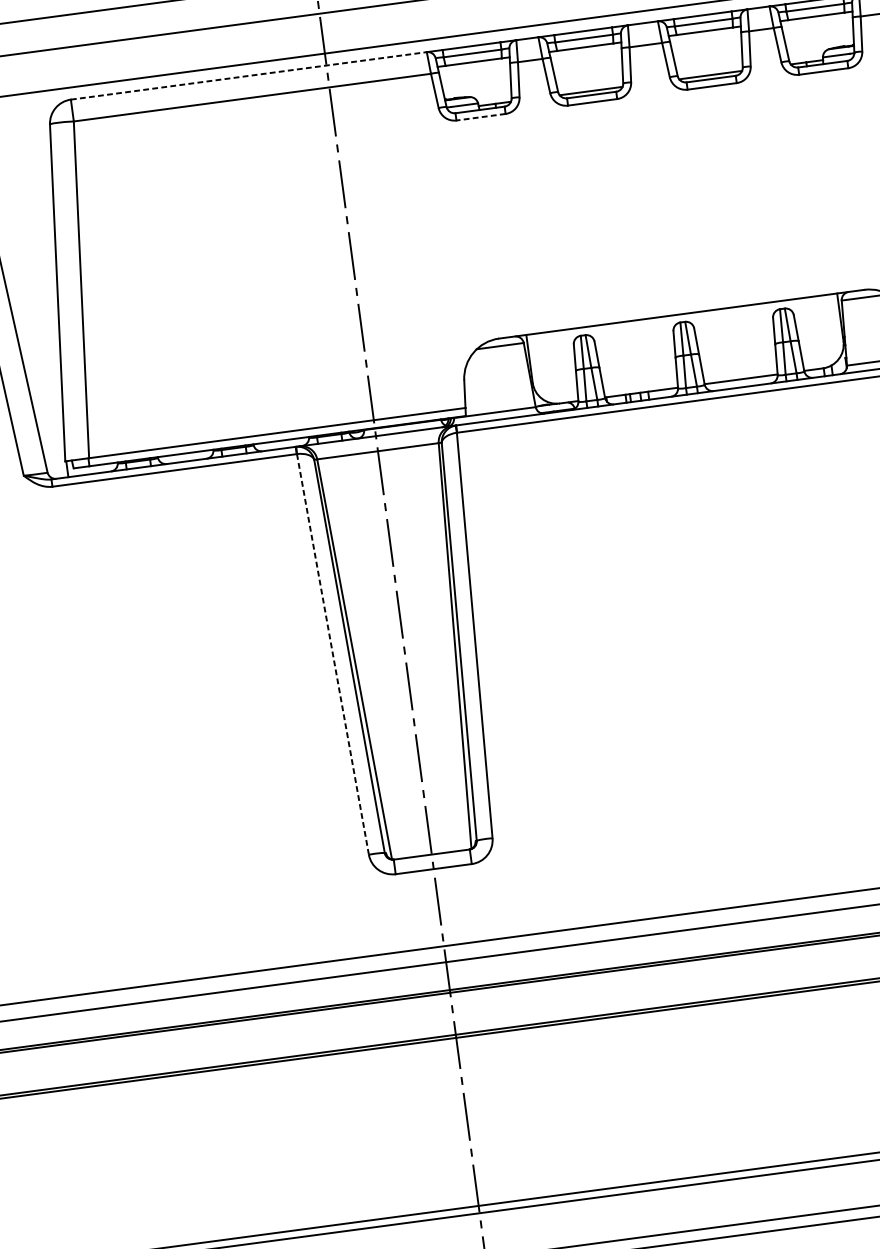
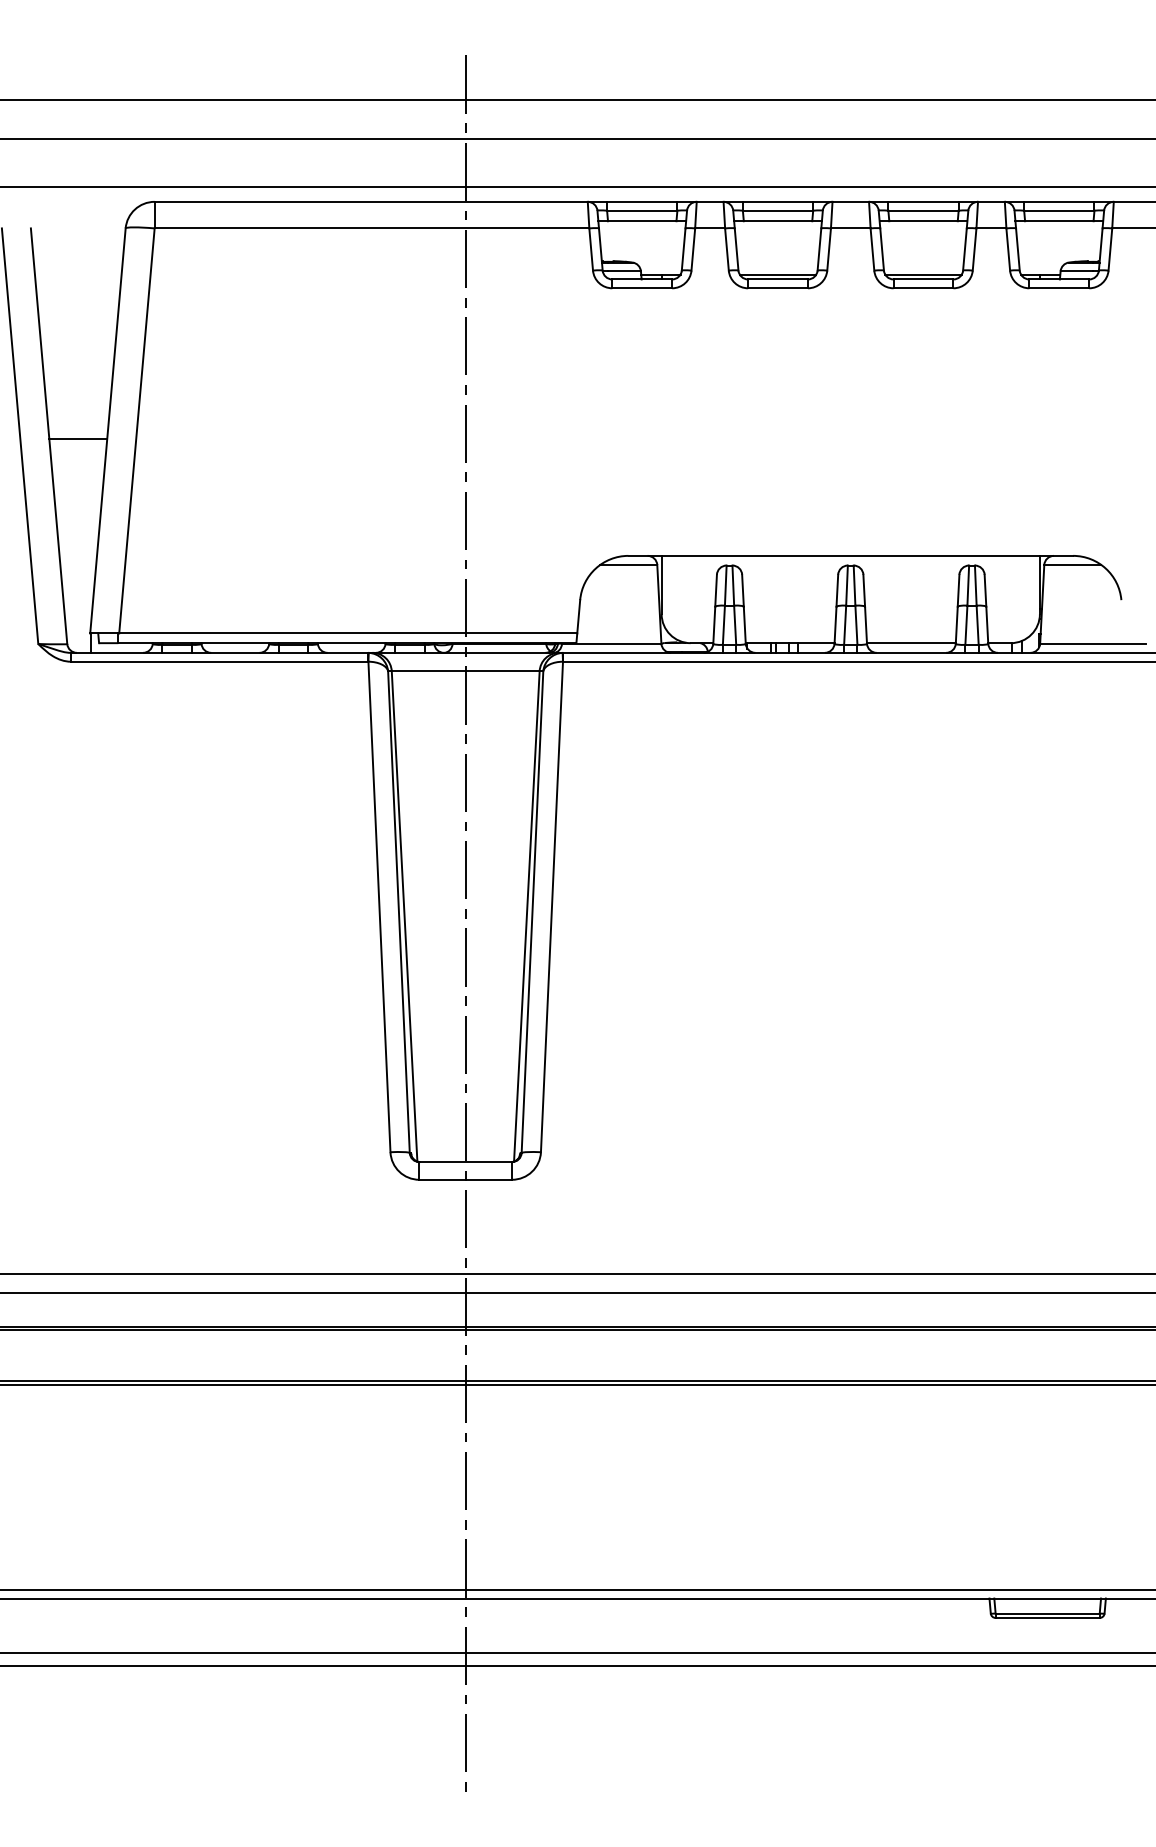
line: (249, 75) -> (371, 201), dashed -> solid
line: (481, 117) -> (642, 288), dashed -> solid
line: (34, 303) -> (78, 439), added
line: (332, 654) -> (379, 906), dashed -> solid

